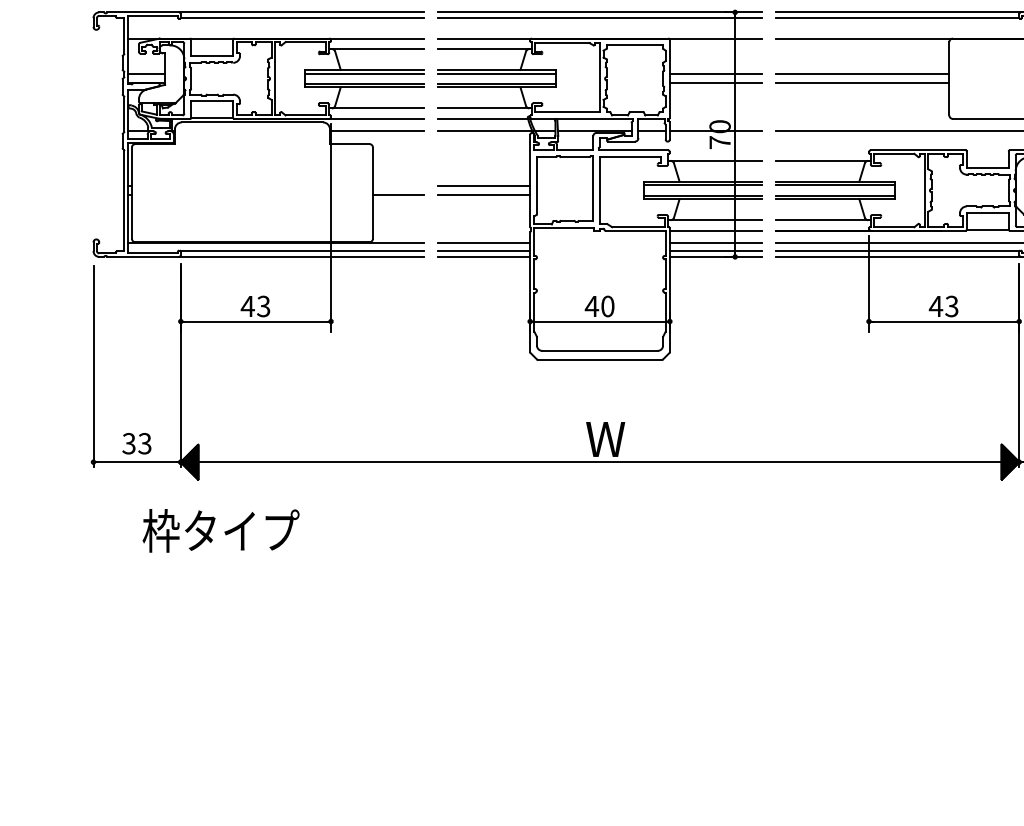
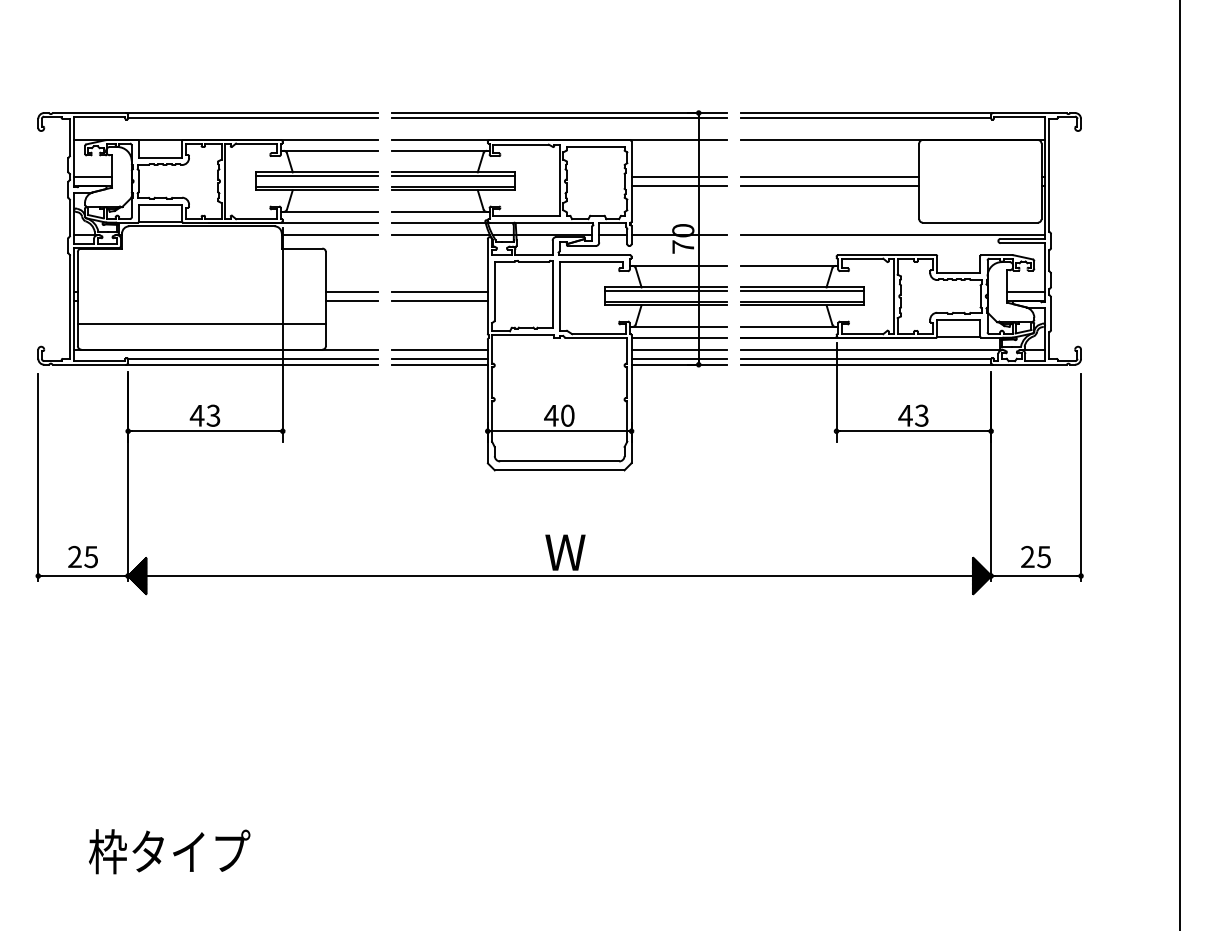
line: (397, 185) -> (351, 291), added
line: (252, 217) -> (201, 324), added
text: (136, 444) -> (82, 557), 33 -> 25
text: (220, 530) -> (169, 851), moved

